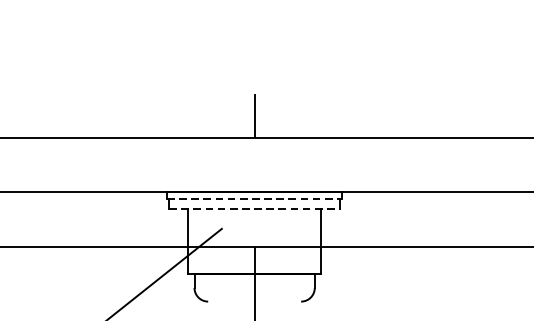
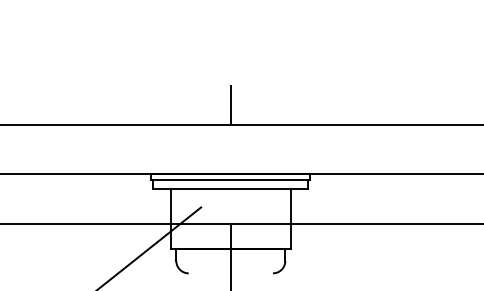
line: (255, 199) -> (231, 180), dashed -> solid
line: (255, 209) -> (231, 189), dashed -> solid

